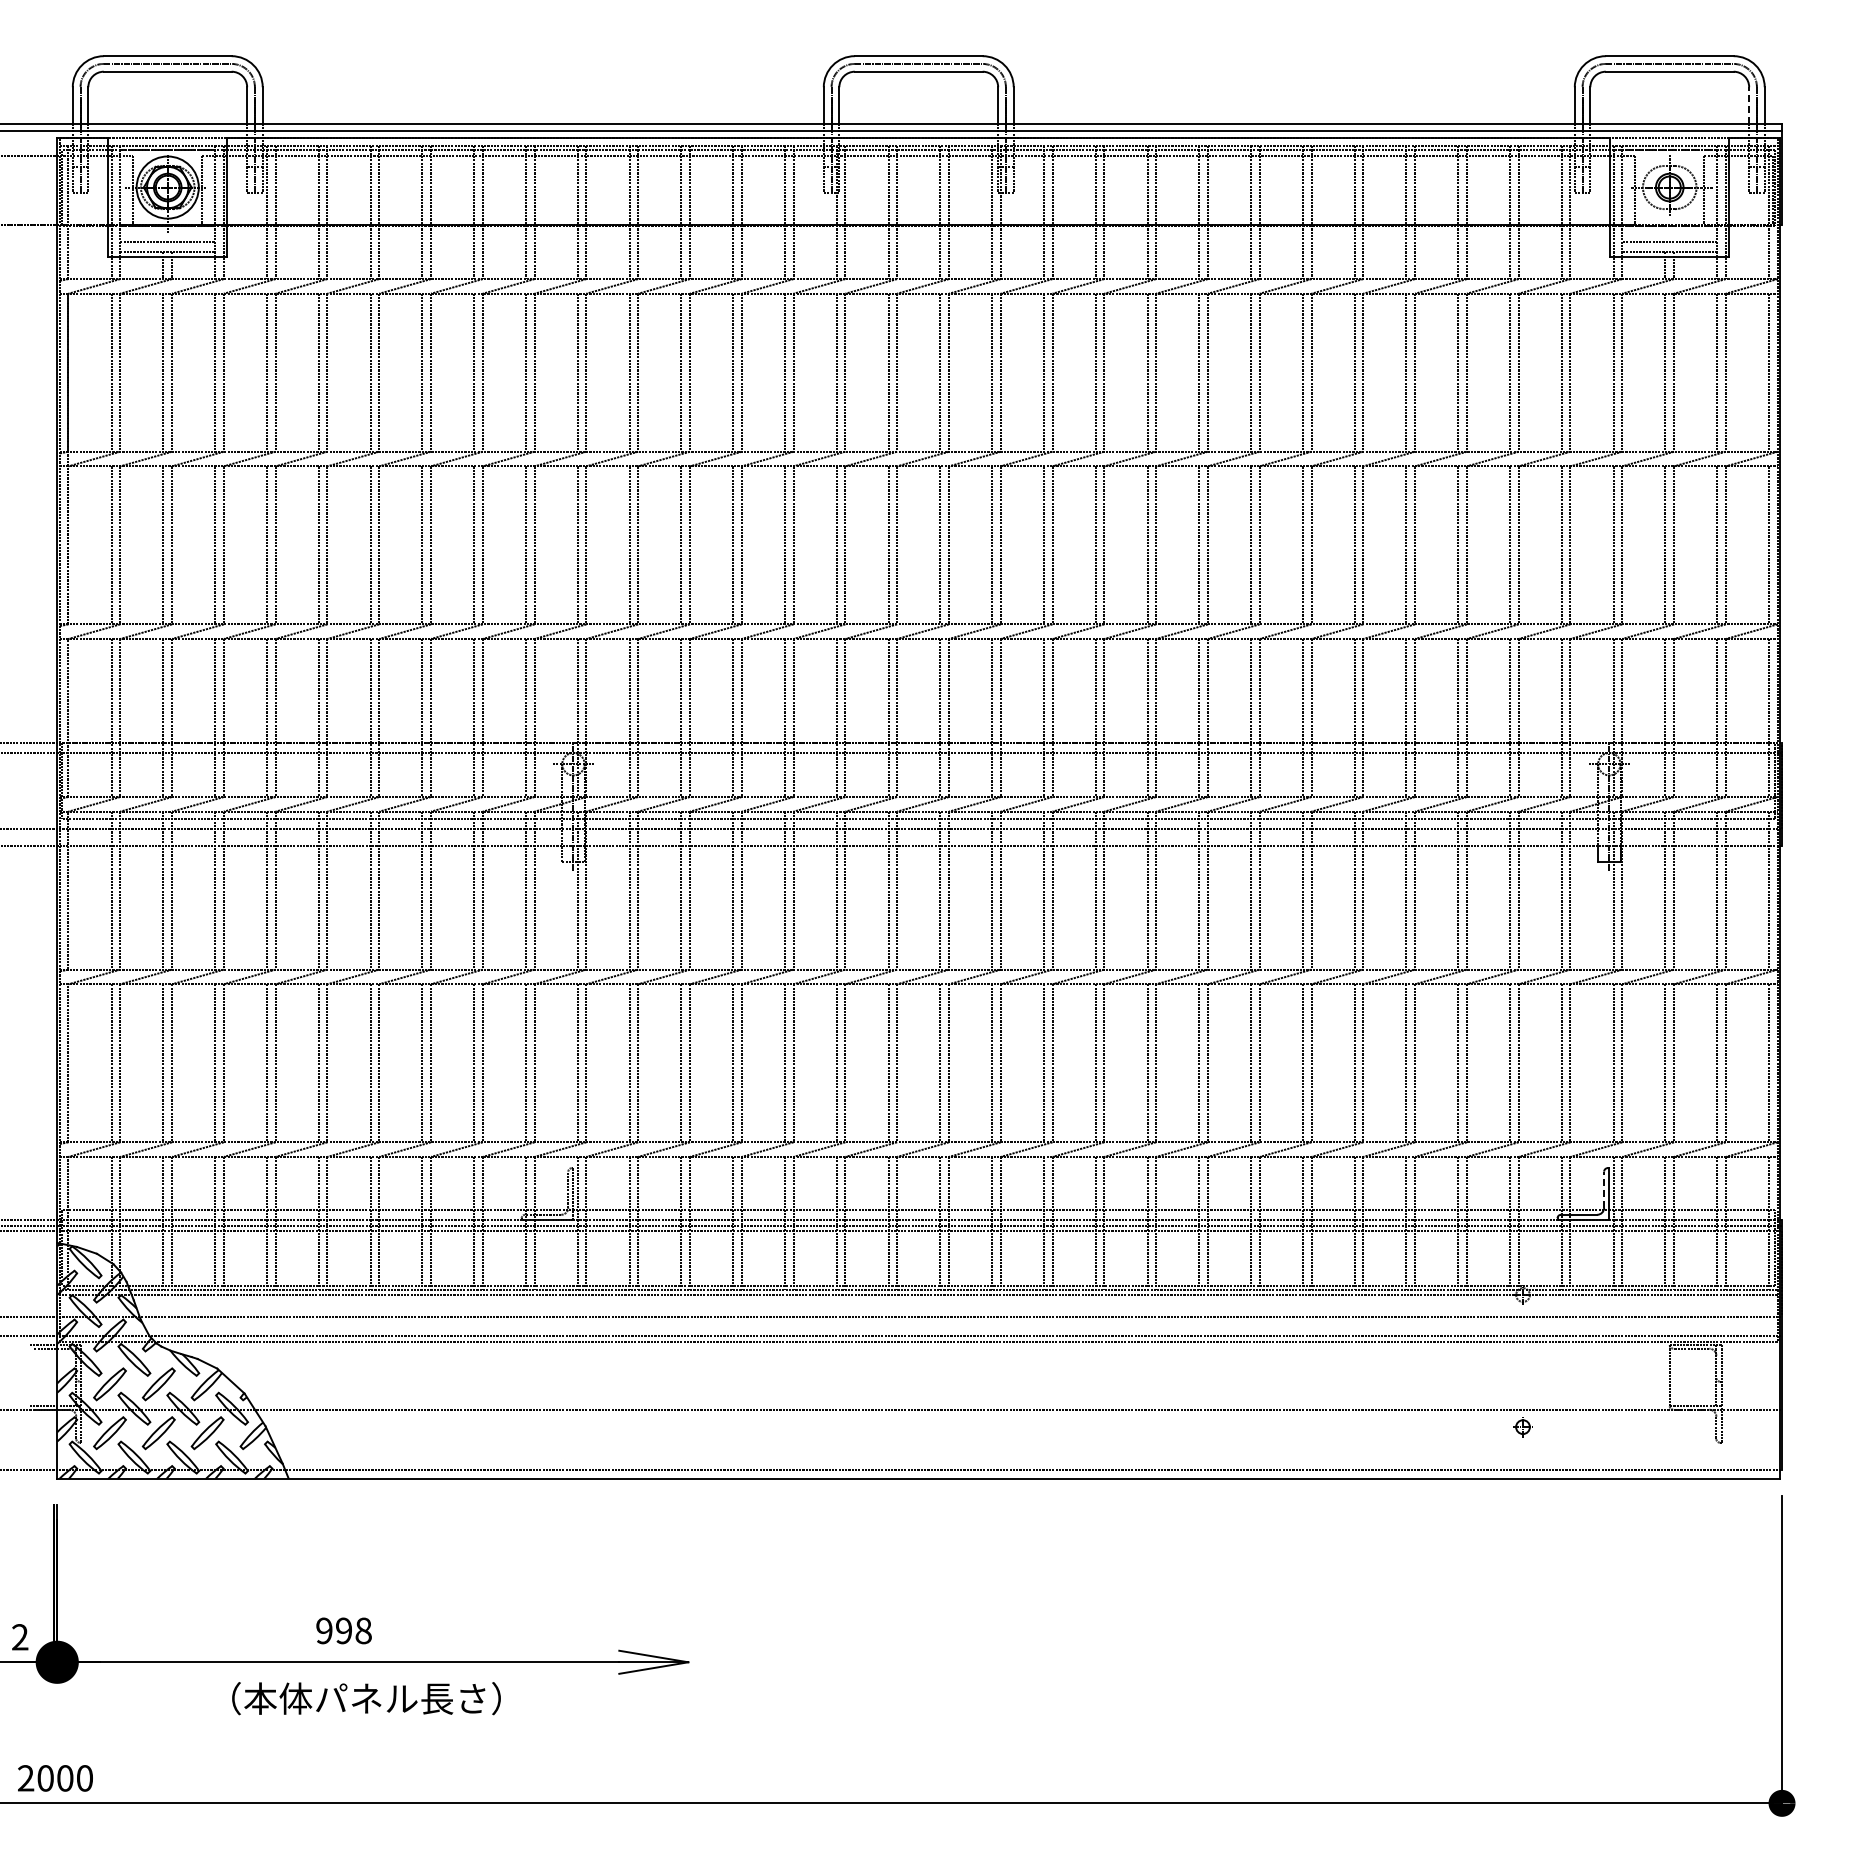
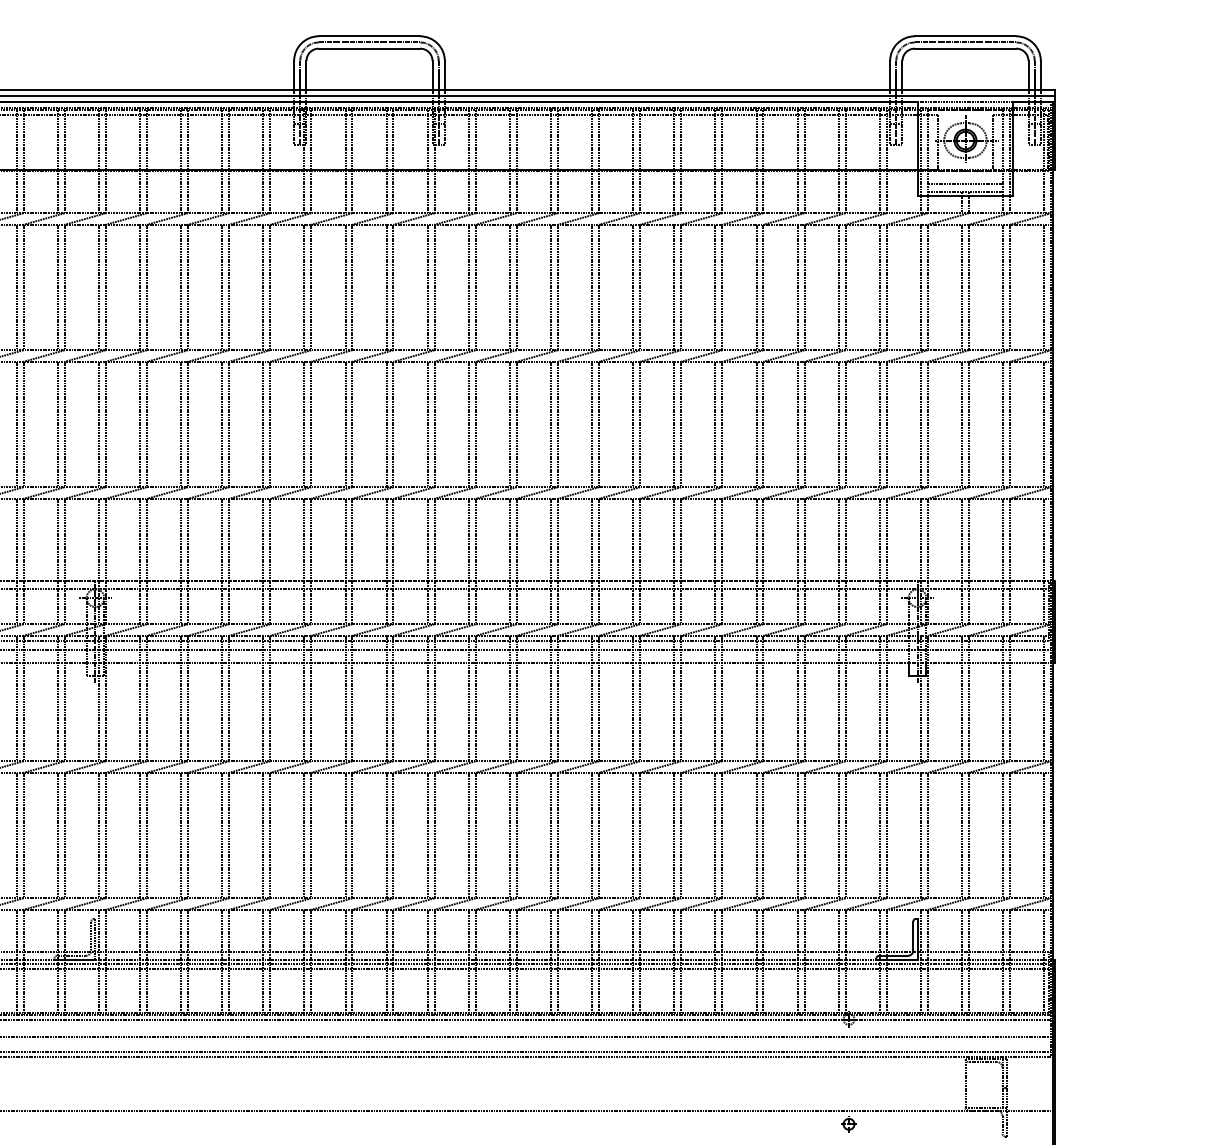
line: (1749, 104) -> (1028, 74), dashed -> solid
line: (1604, 1189) -> (913, 935), dashed -> solid

